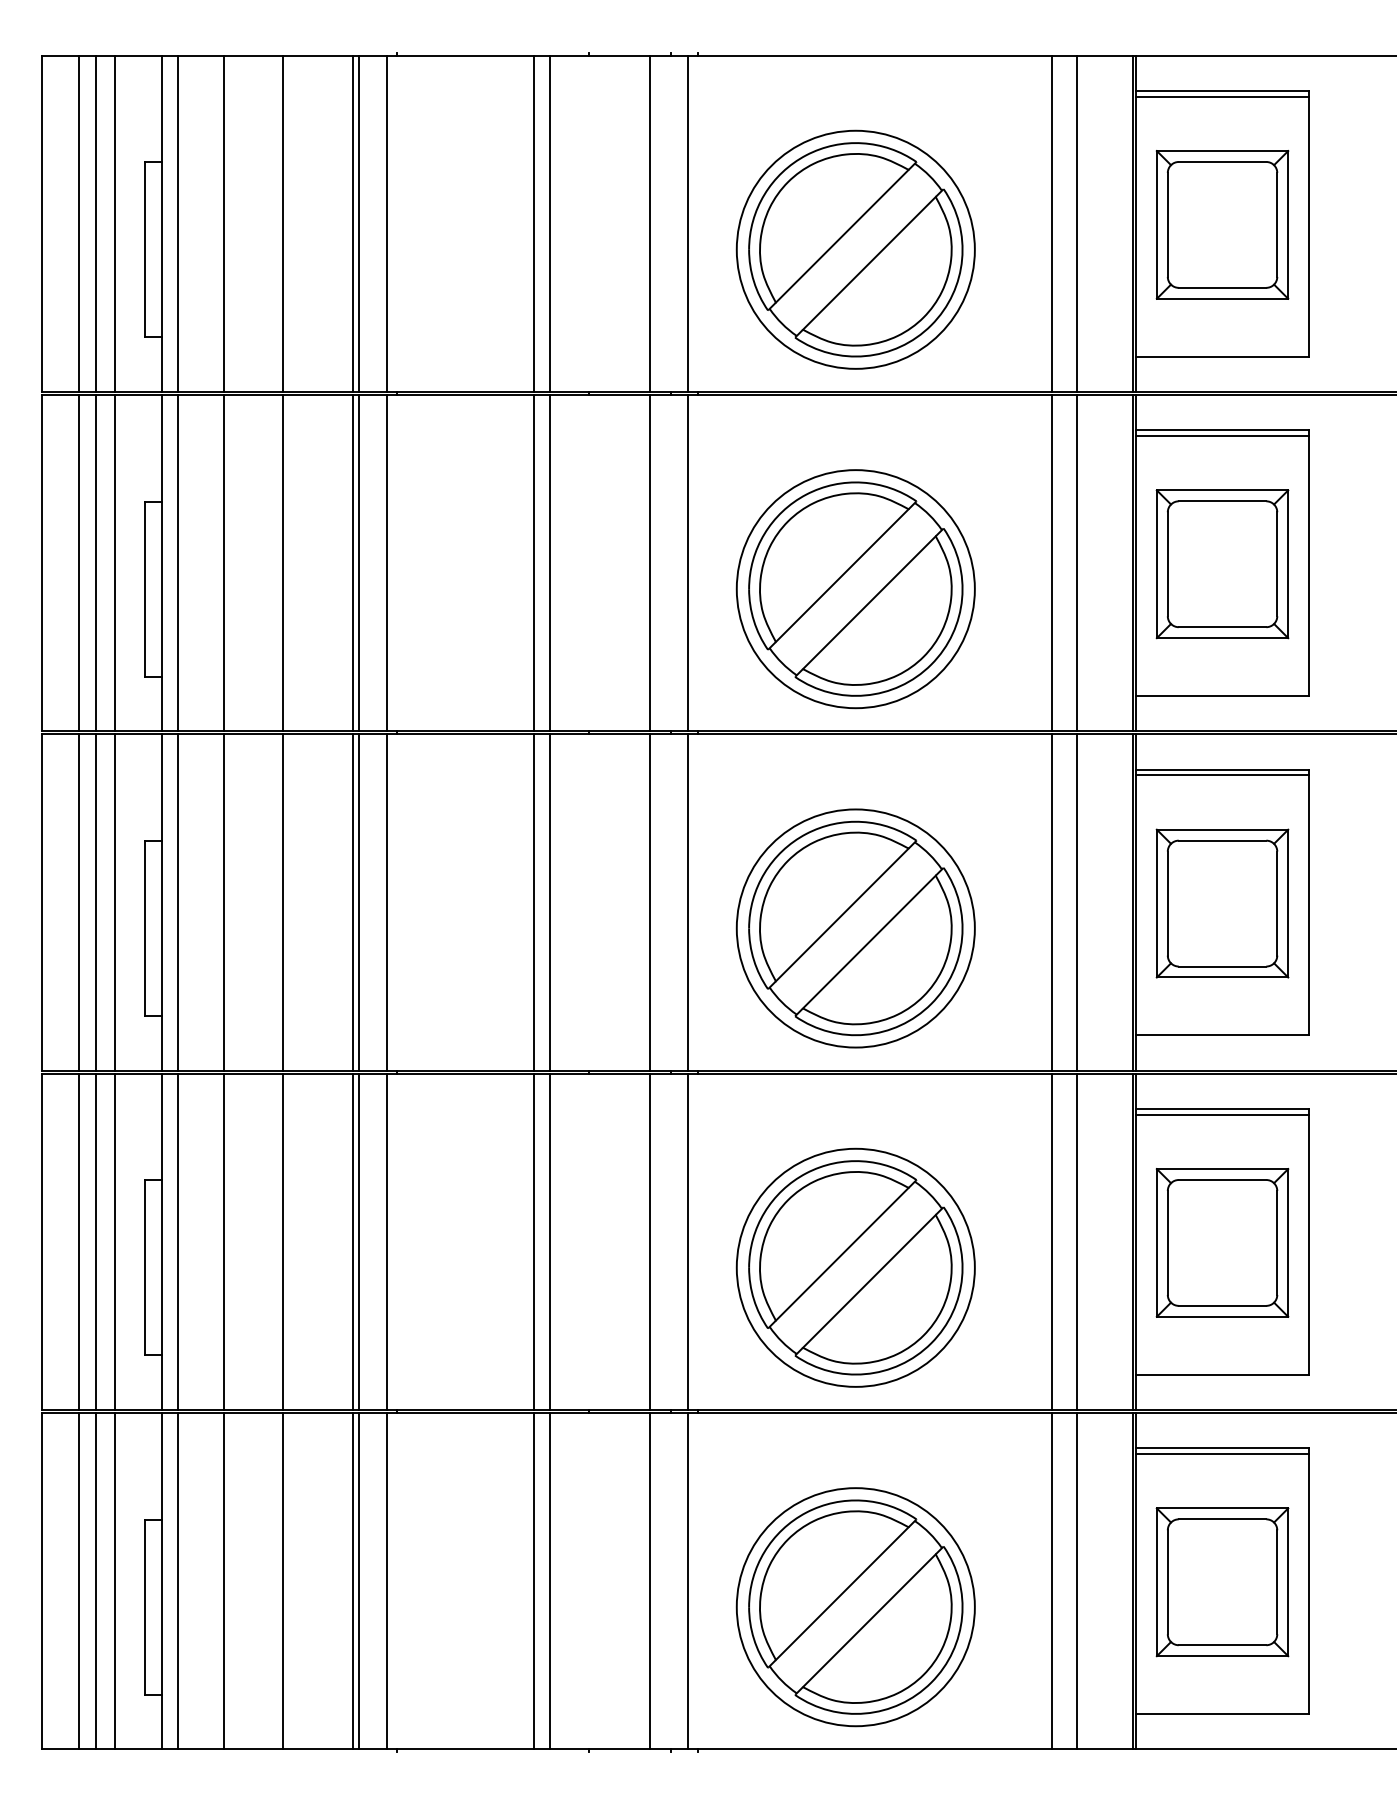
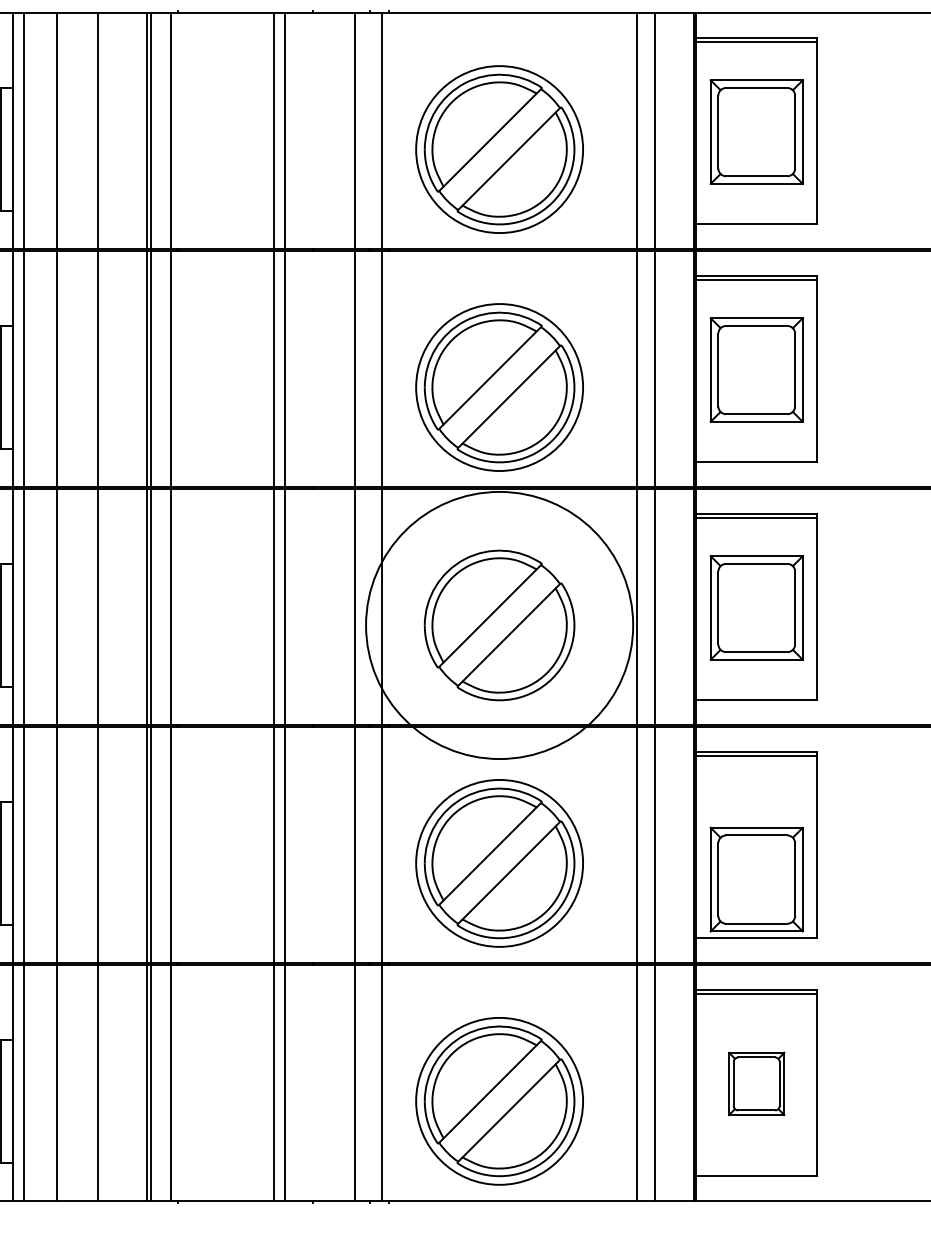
circle: (855, 928) -> (499, 625), size x1.6
part: (1222, 1242) -> (756, 879), moved
part: (1222, 1582) -> (756, 1084), size x0.6

